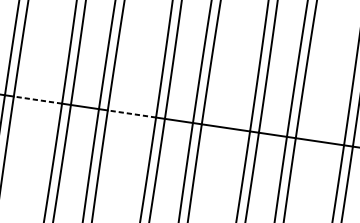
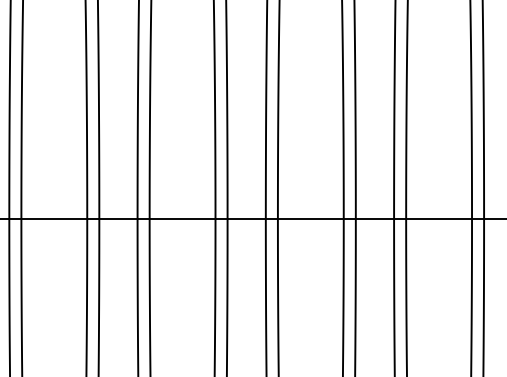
line: (38, 100) -> (54, 219), dashed -> solid
line: (131, 114) -> (182, 219), dashed -> solid

